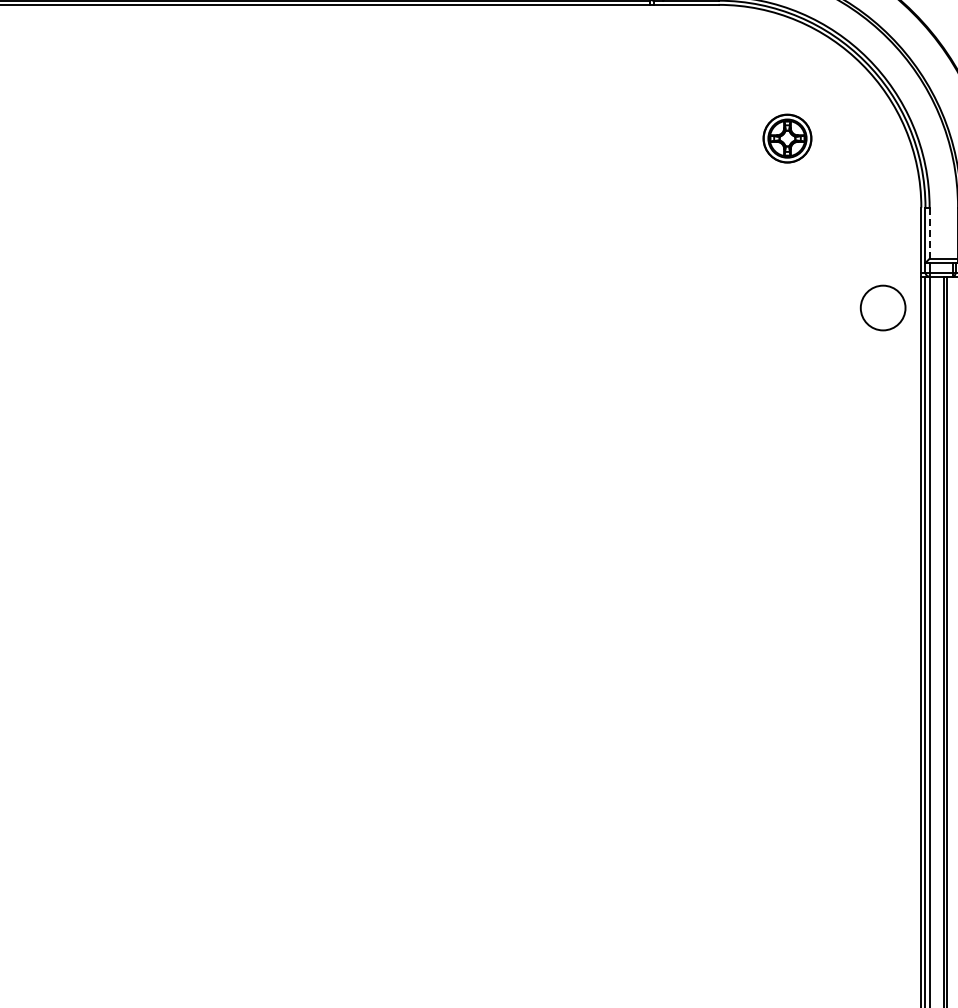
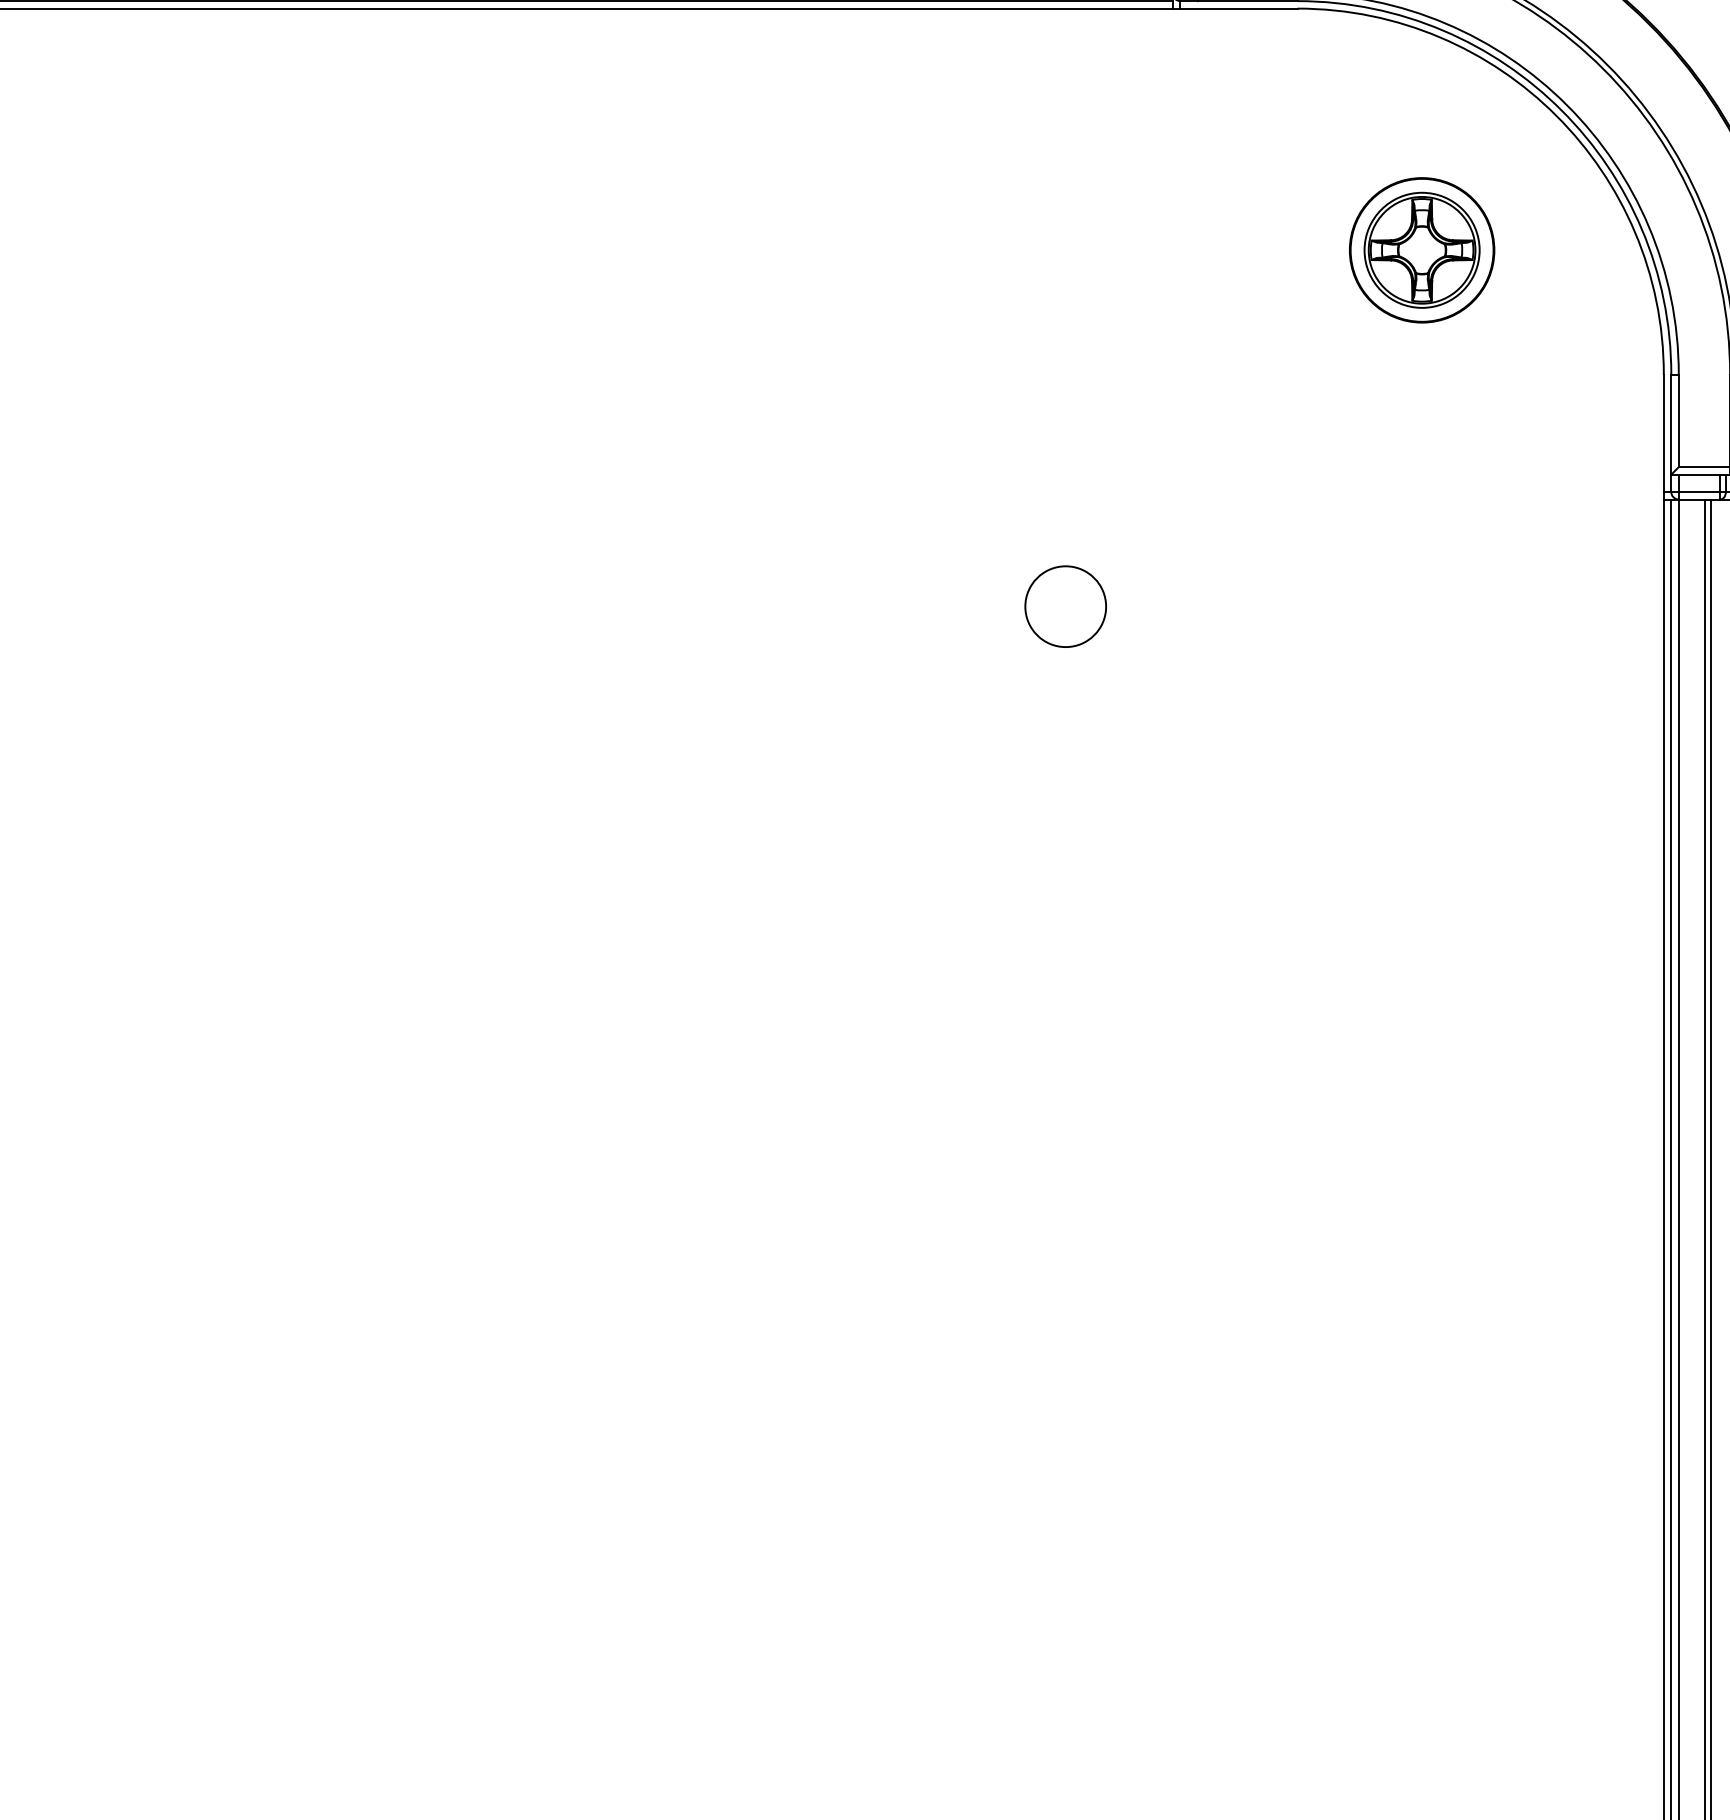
part: (787, 138) -> (1422, 249), size x1.67
line: (929, 233) -> (1678, 421), dashed -> solid
circle: (882, 307) -> (1064, 605), moved

